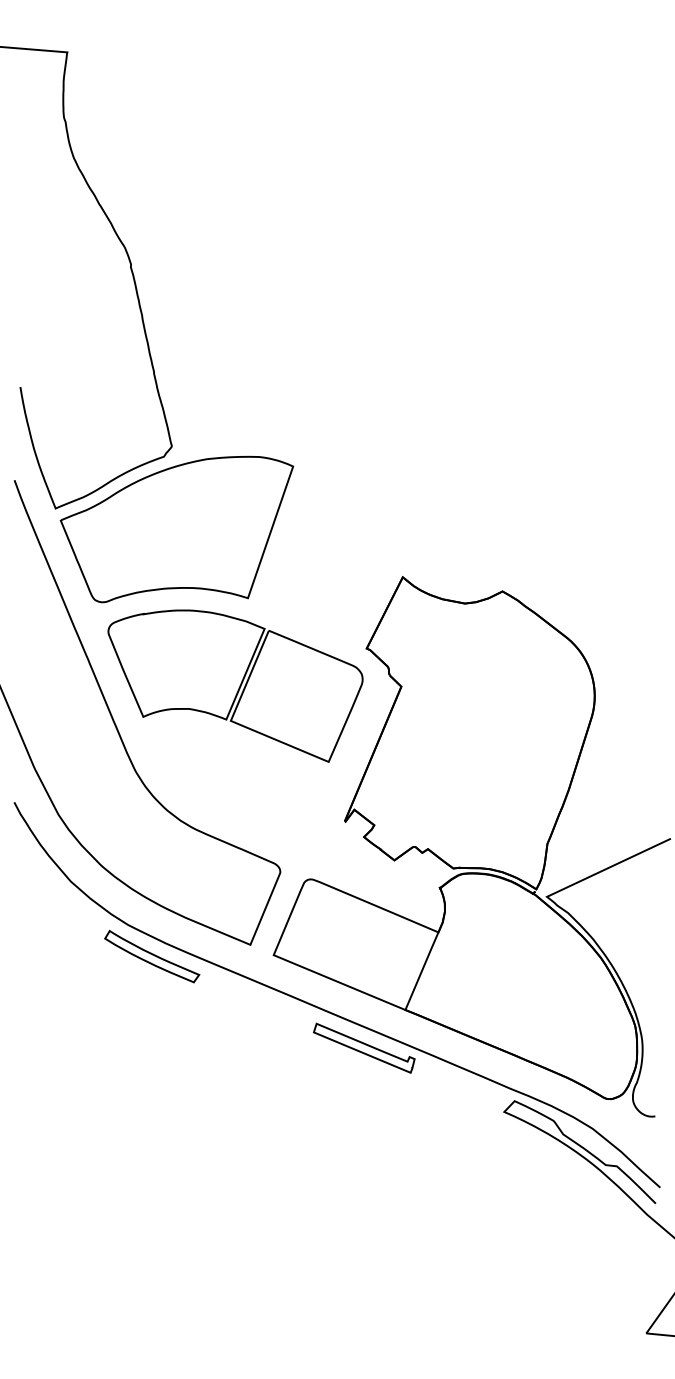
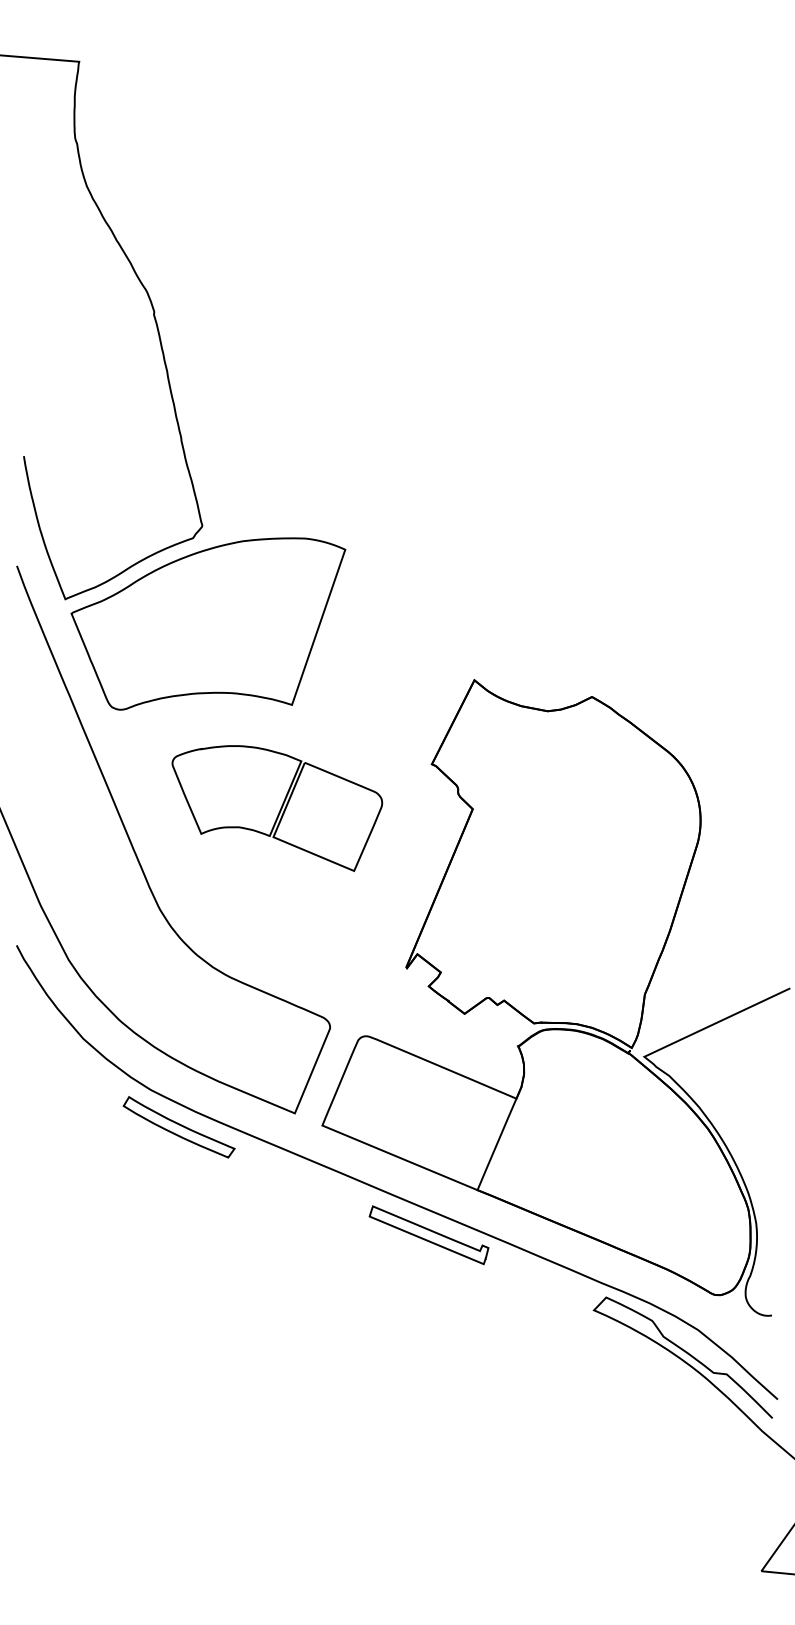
part: (235, 685) -> (277, 807), size x0.7

